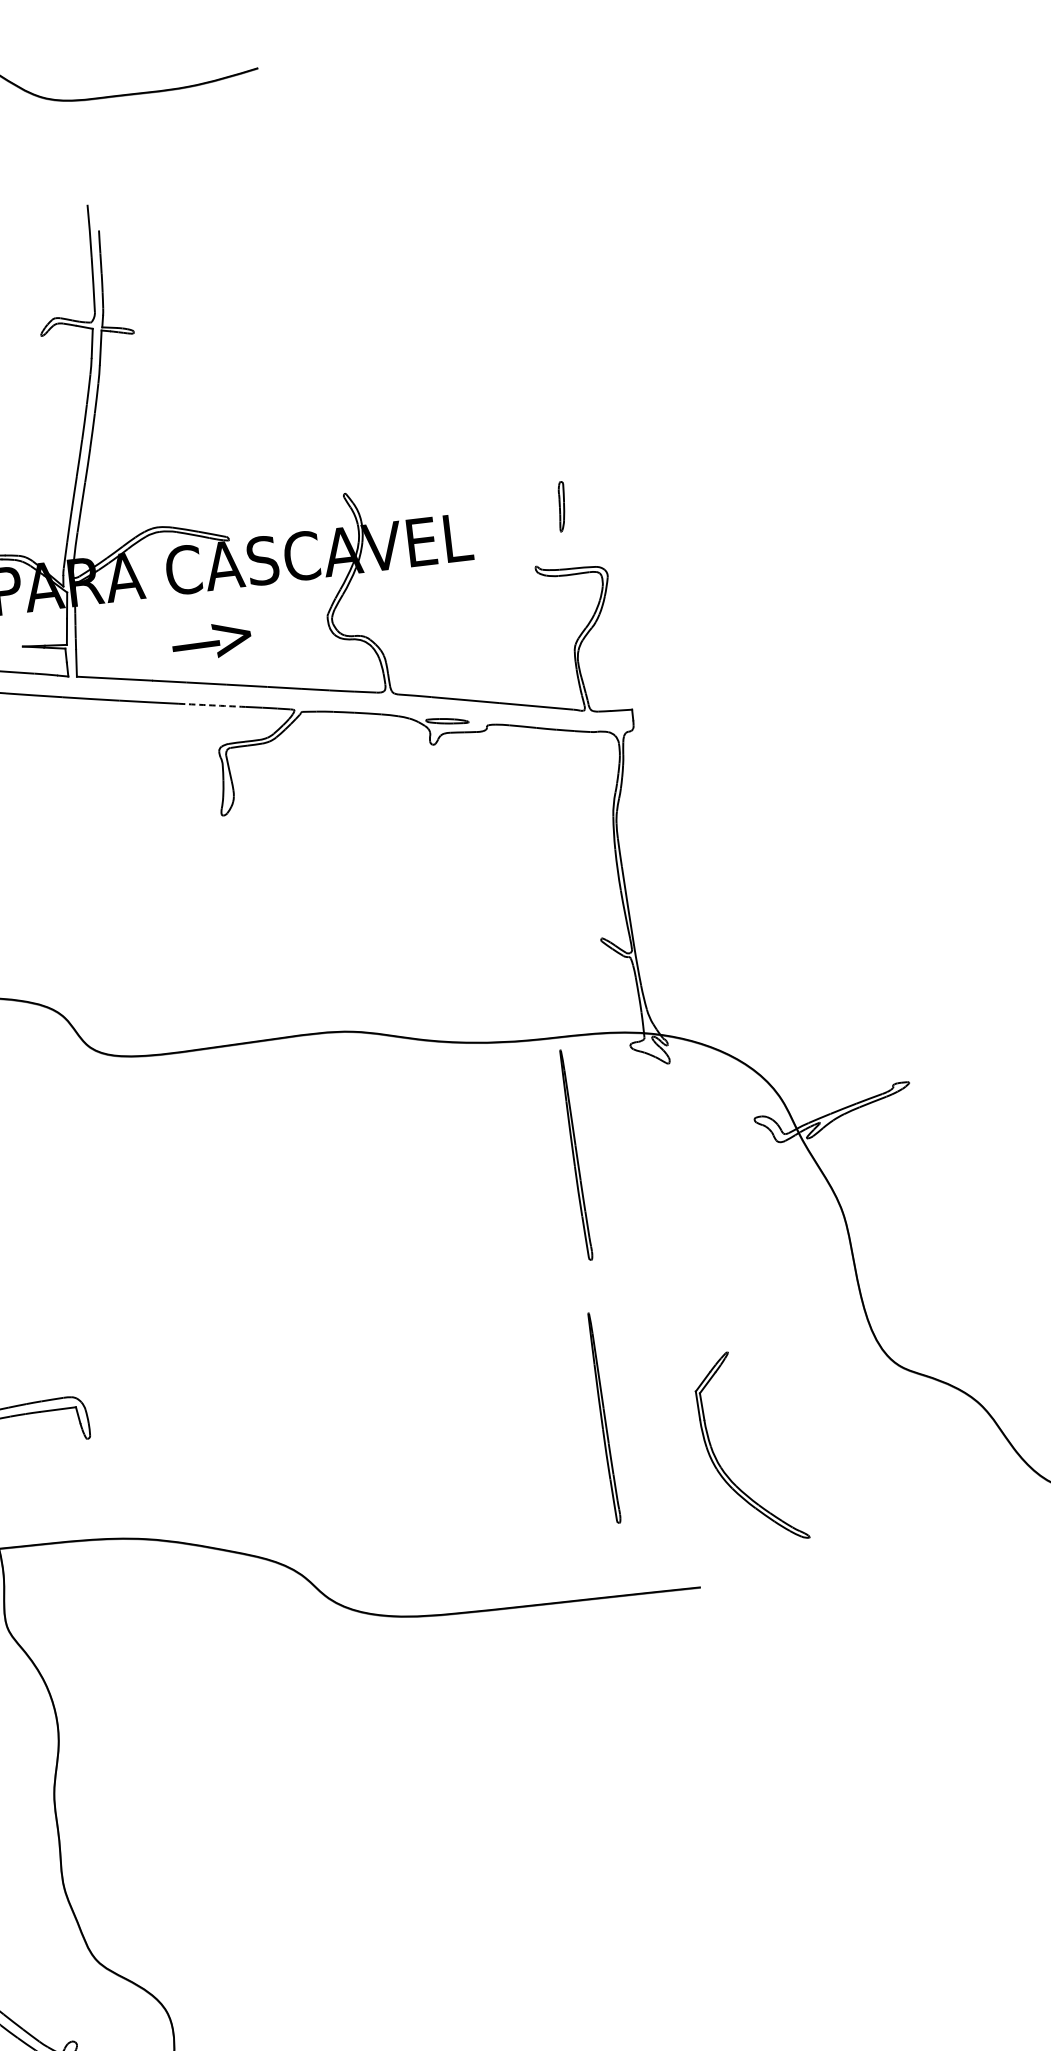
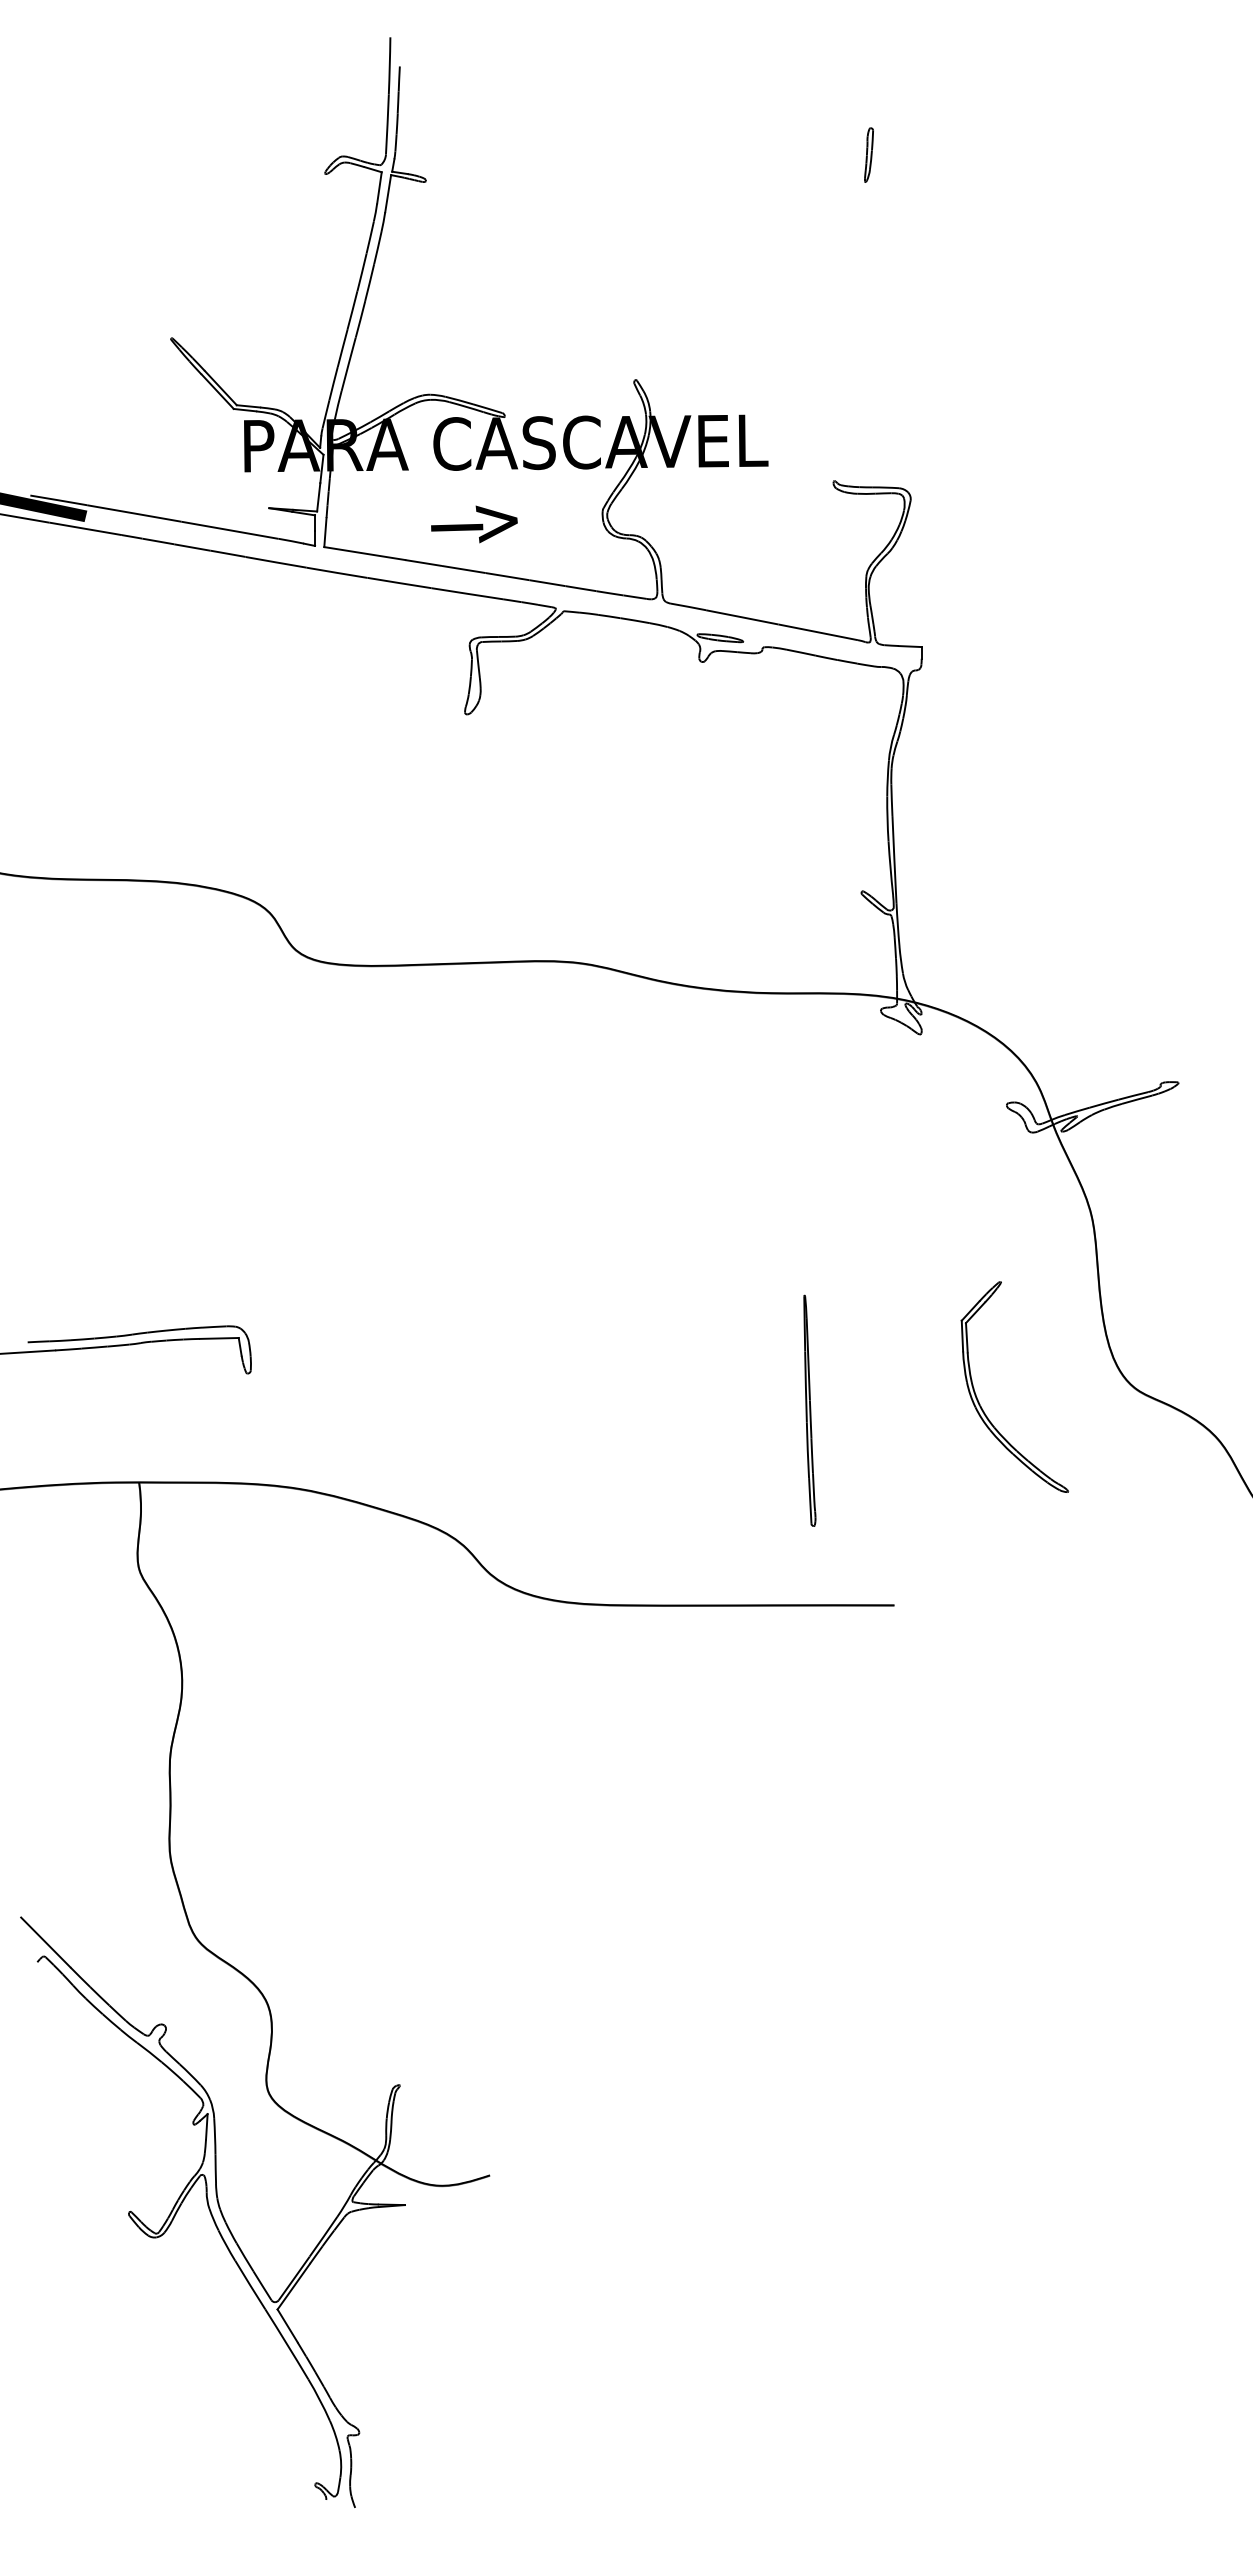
part: (561, 506) -> (868, 154), moved
arc: (212, 705) -> (467, 593), dashed -> solid
part: (576, 1154) -> (809, 1122), removed
part: (719, 1463) -> (979, 1401), moved

